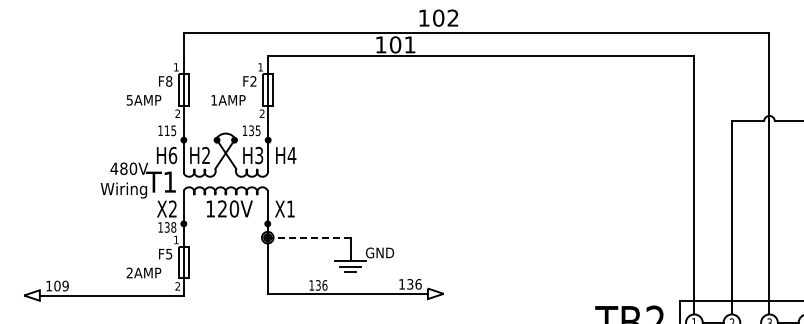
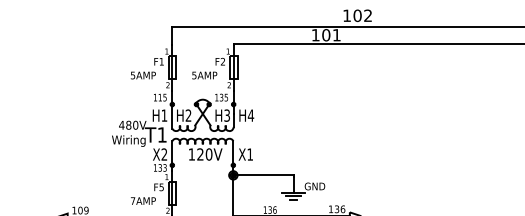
text: (169, 81) -> (161, 61), F8 -> F1
text: (214, 100) -> (194, 75), 1AMP -> 5AMP
text: (173, 155) -> (164, 115), H6 -> H1
text: (173, 227) -> (164, 167), 138 -> 133
line: (308, 237) -> (262, 175), dashed -> solid
text: (129, 272) -> (132, 200), 2AMP -> 7AMP

